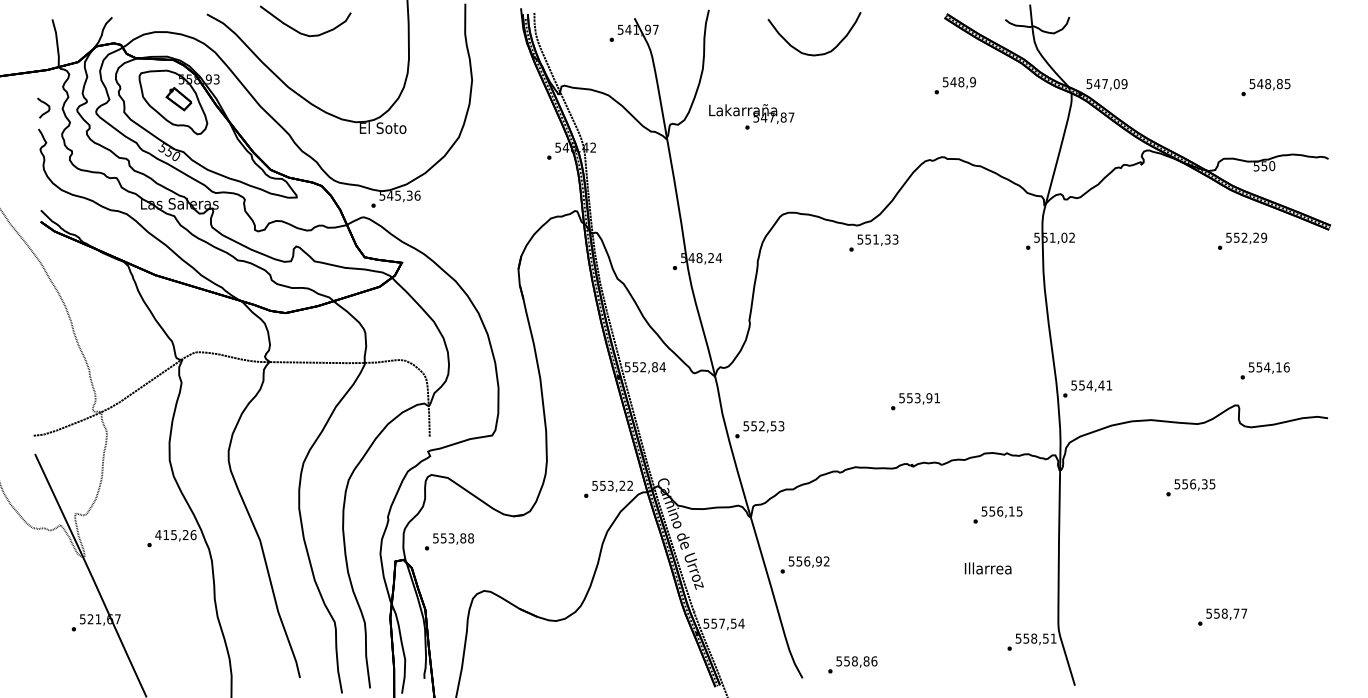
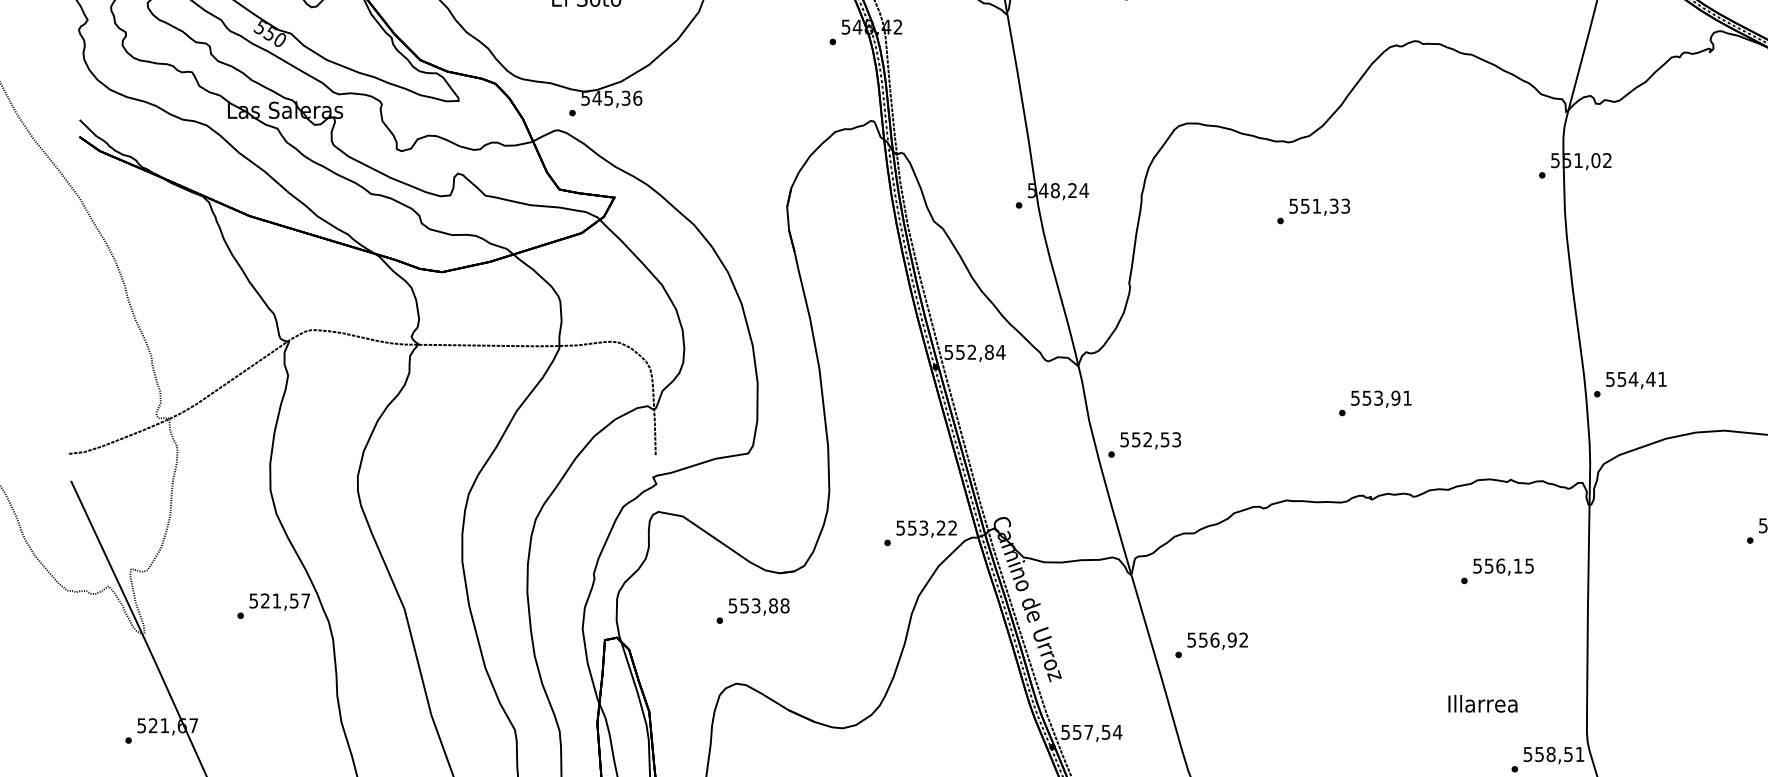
text: (873, 242) -> (1313, 210), moved
text: (175, 535) -> (279, 601), 415,26 -> 521,57
text: (449, 541) -> (753, 610), moved
text: (987, 568) -> (1481, 703), moved

